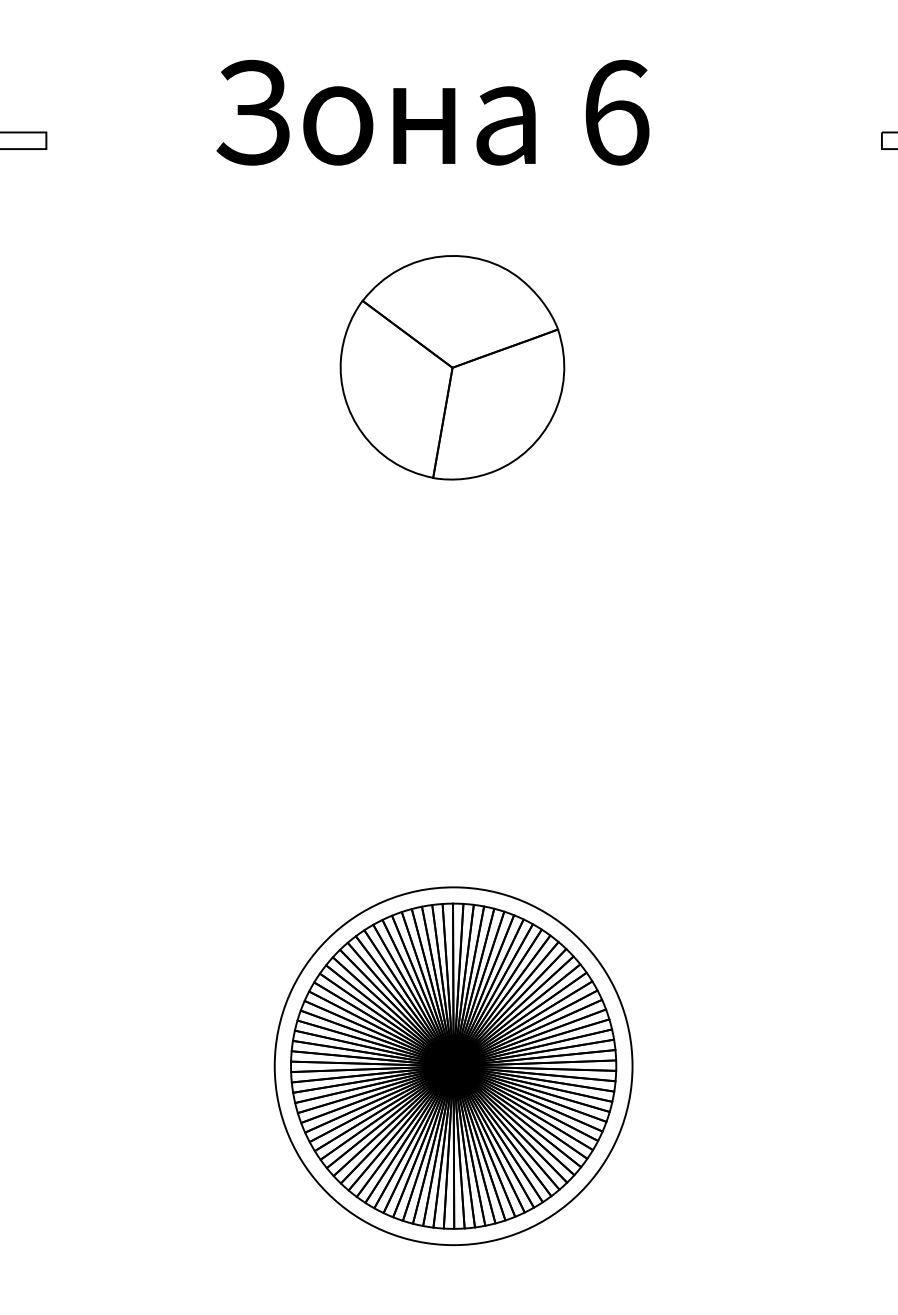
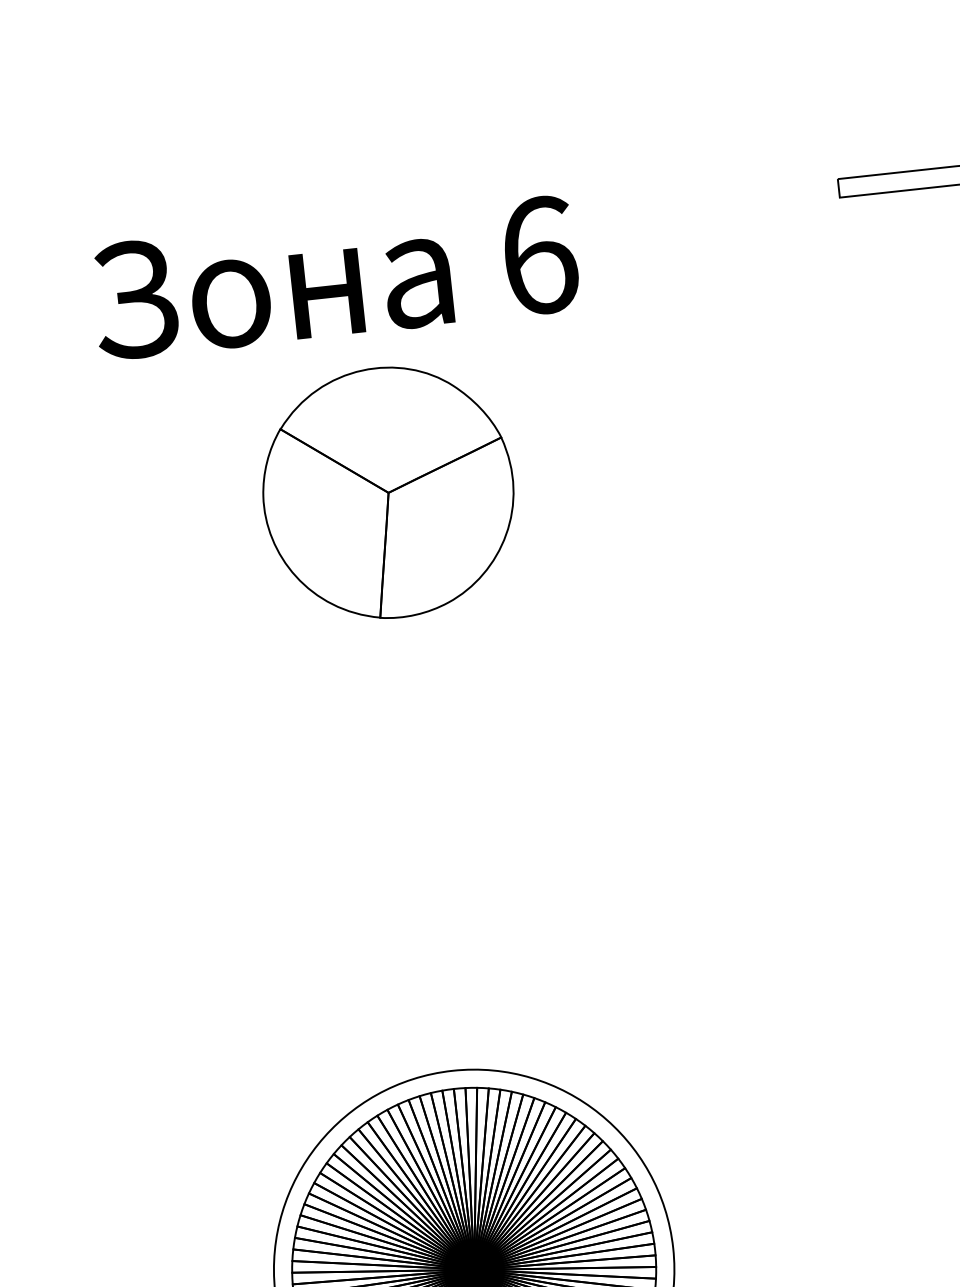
text: (432, 112) -> (334, 277), moved

